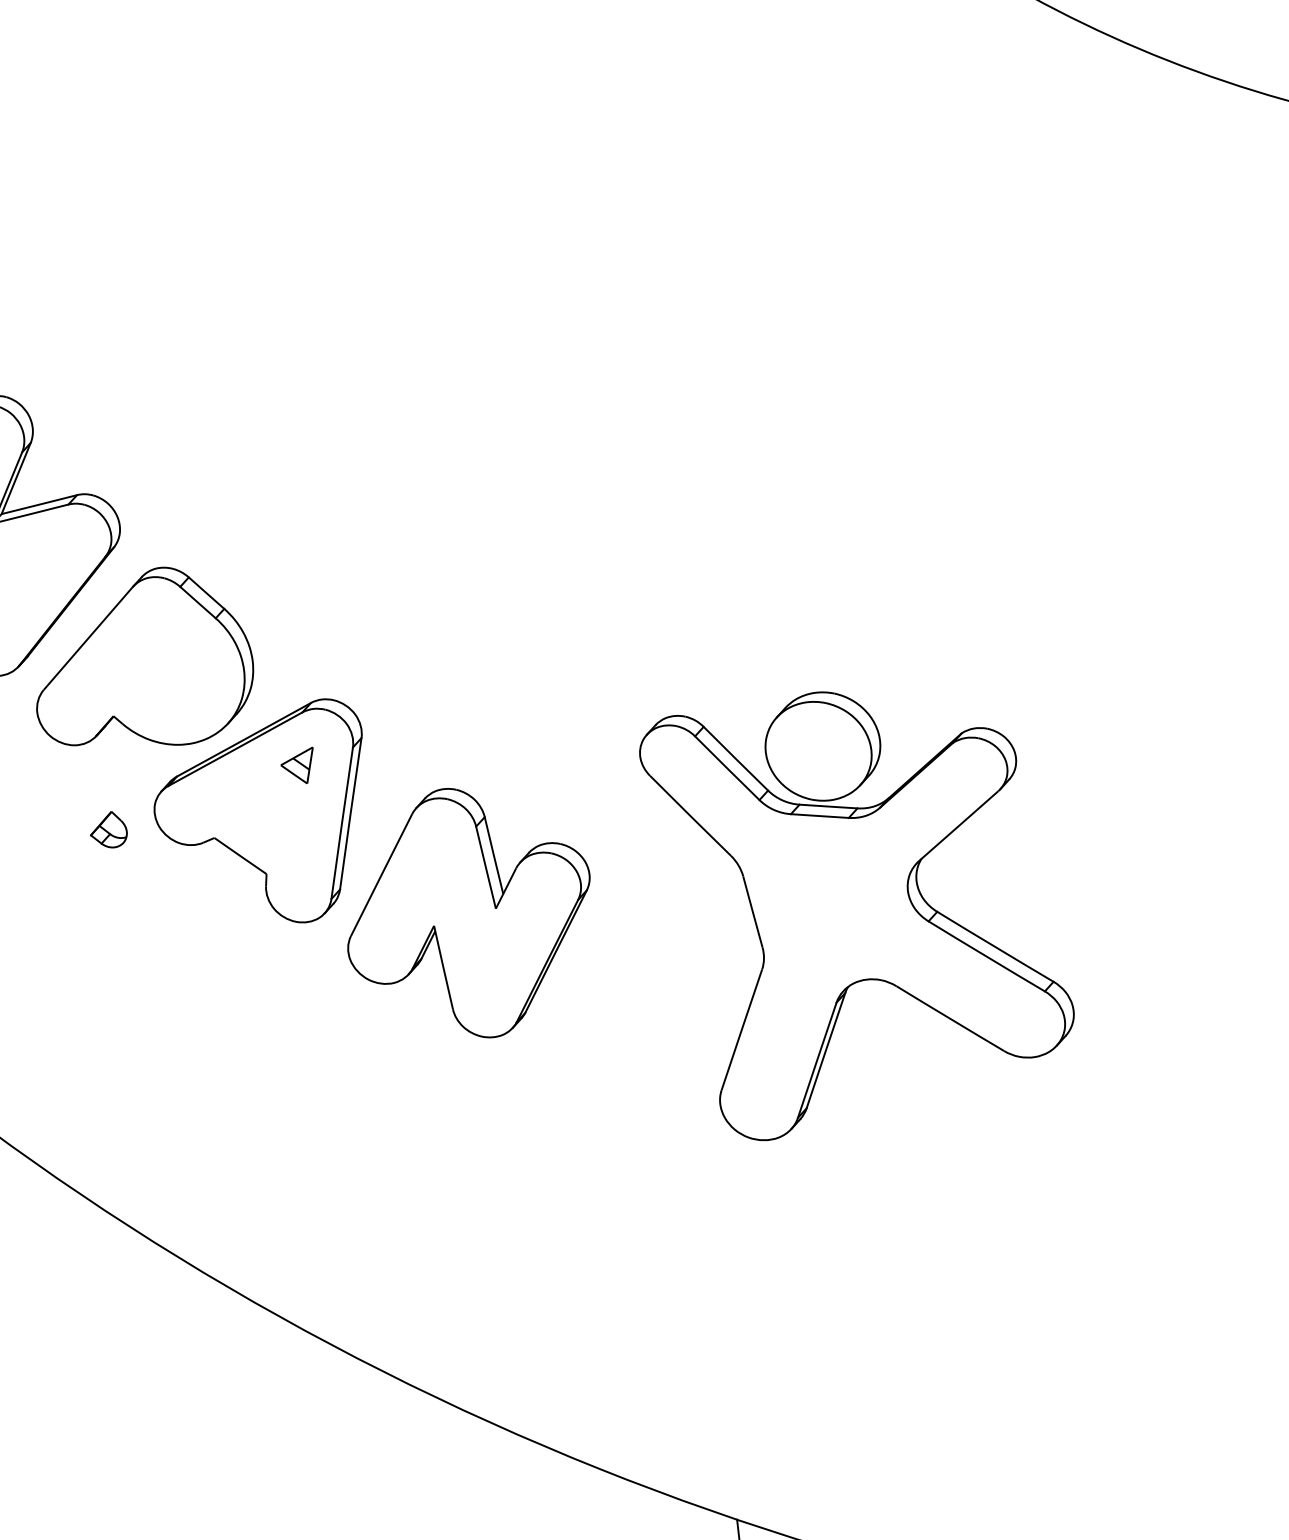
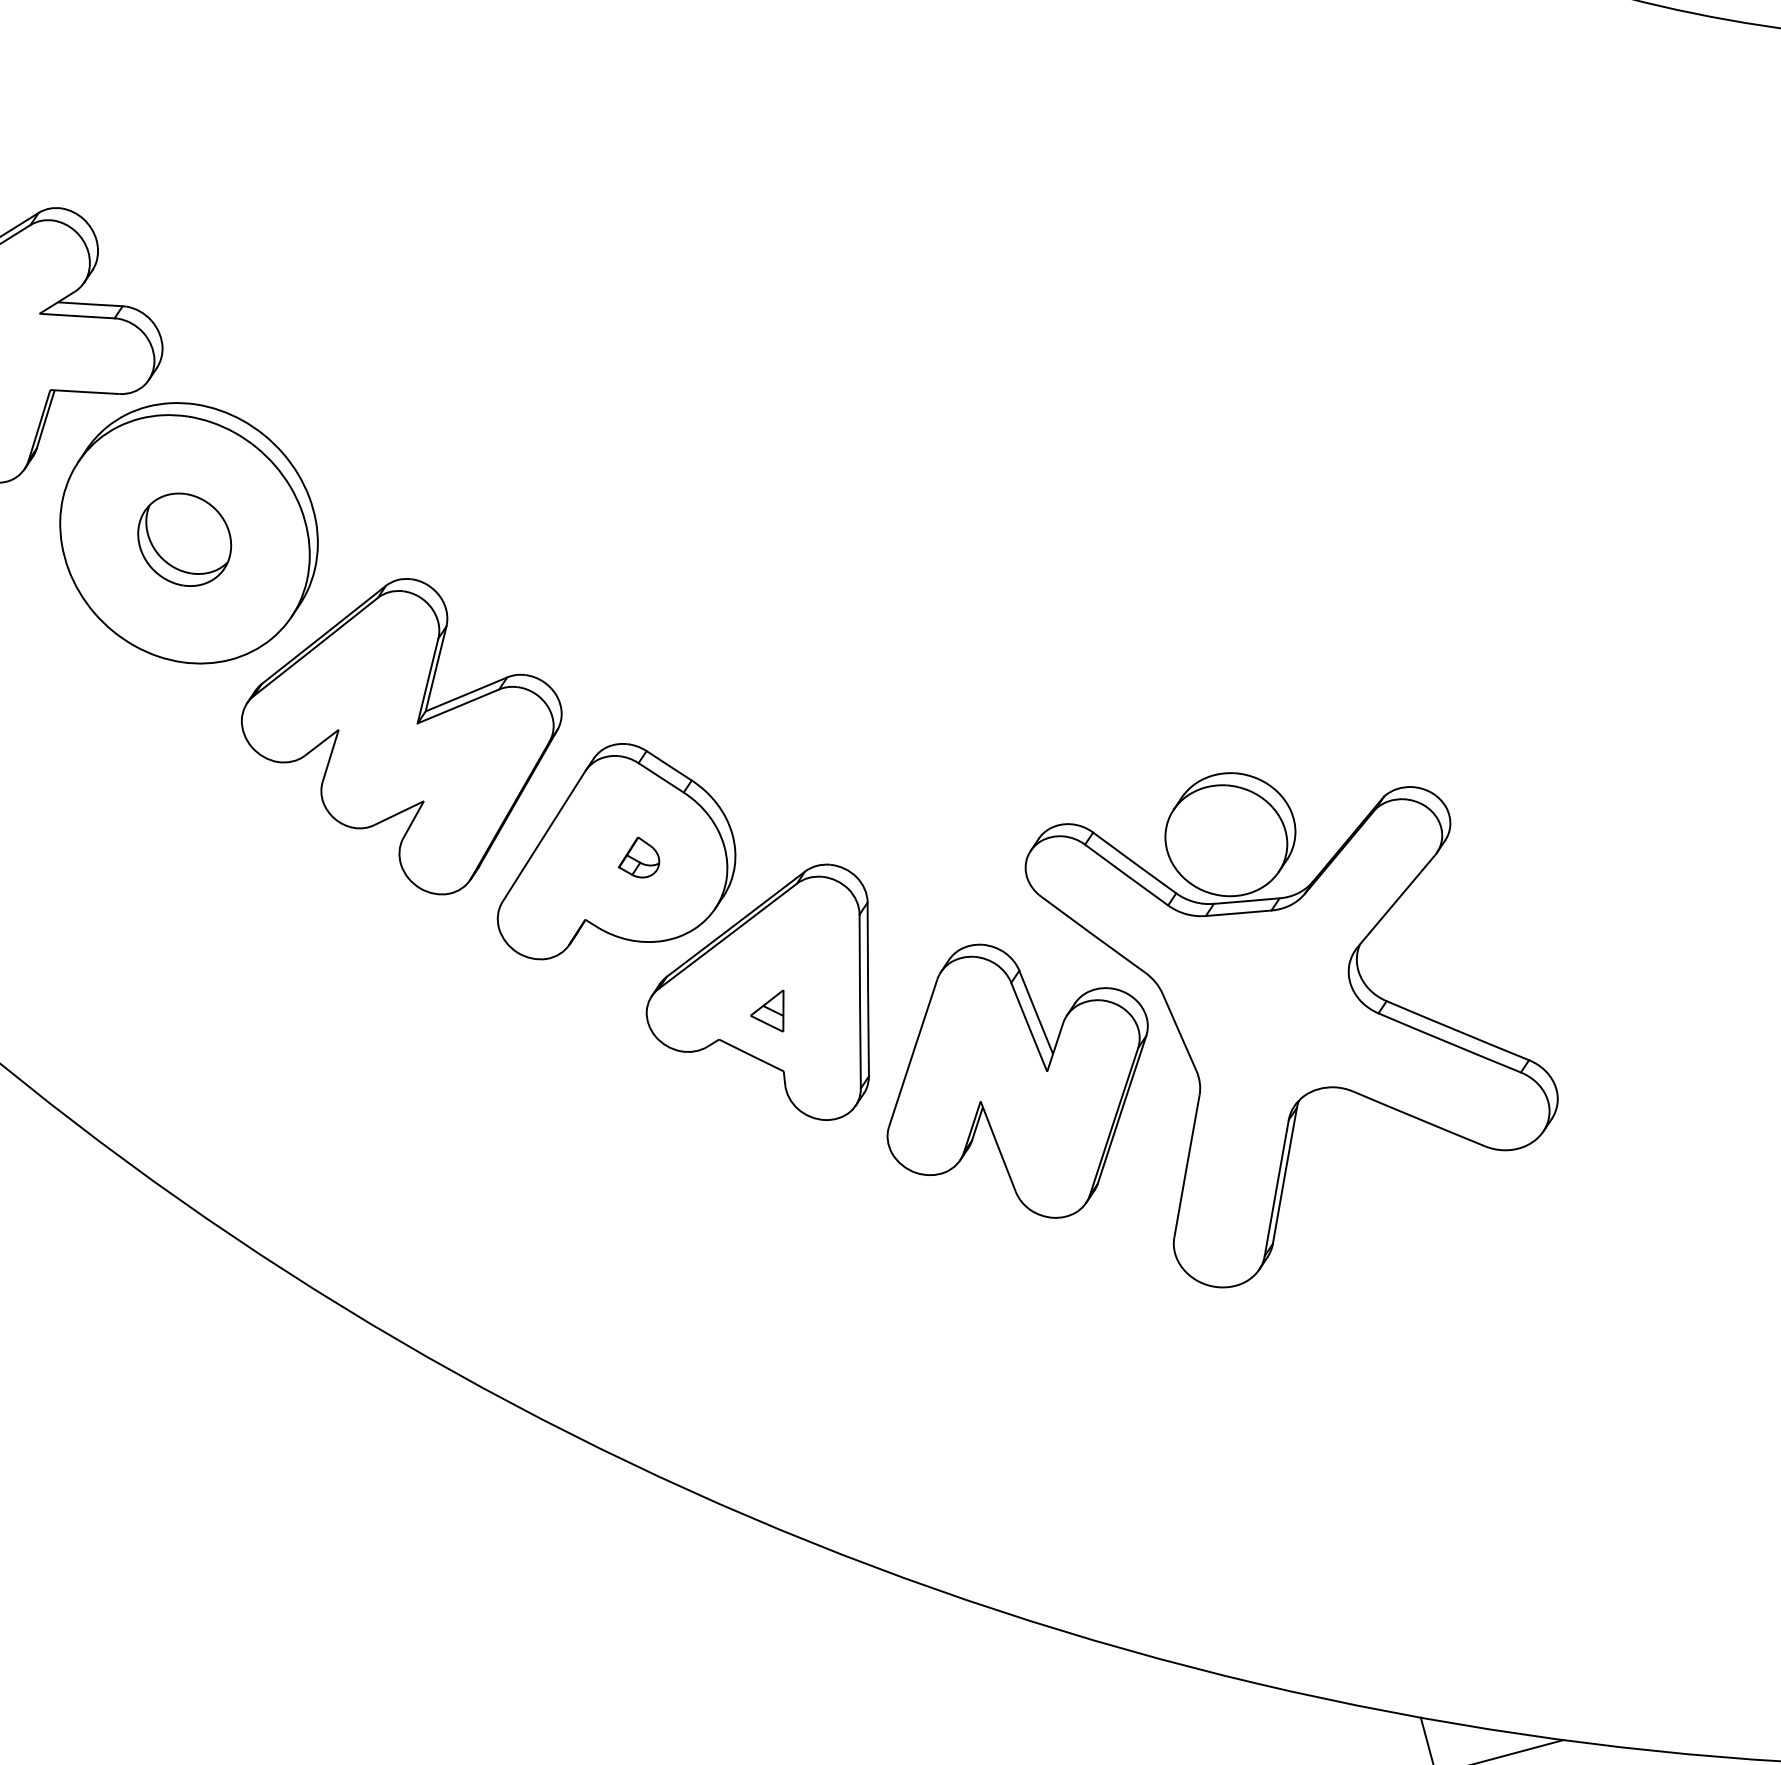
part: (296, 762) -> (767, 1010), moved
part: (110, 829) -> (639, 857), moved
part: (850, 924) -> (1291, 1030), moved

